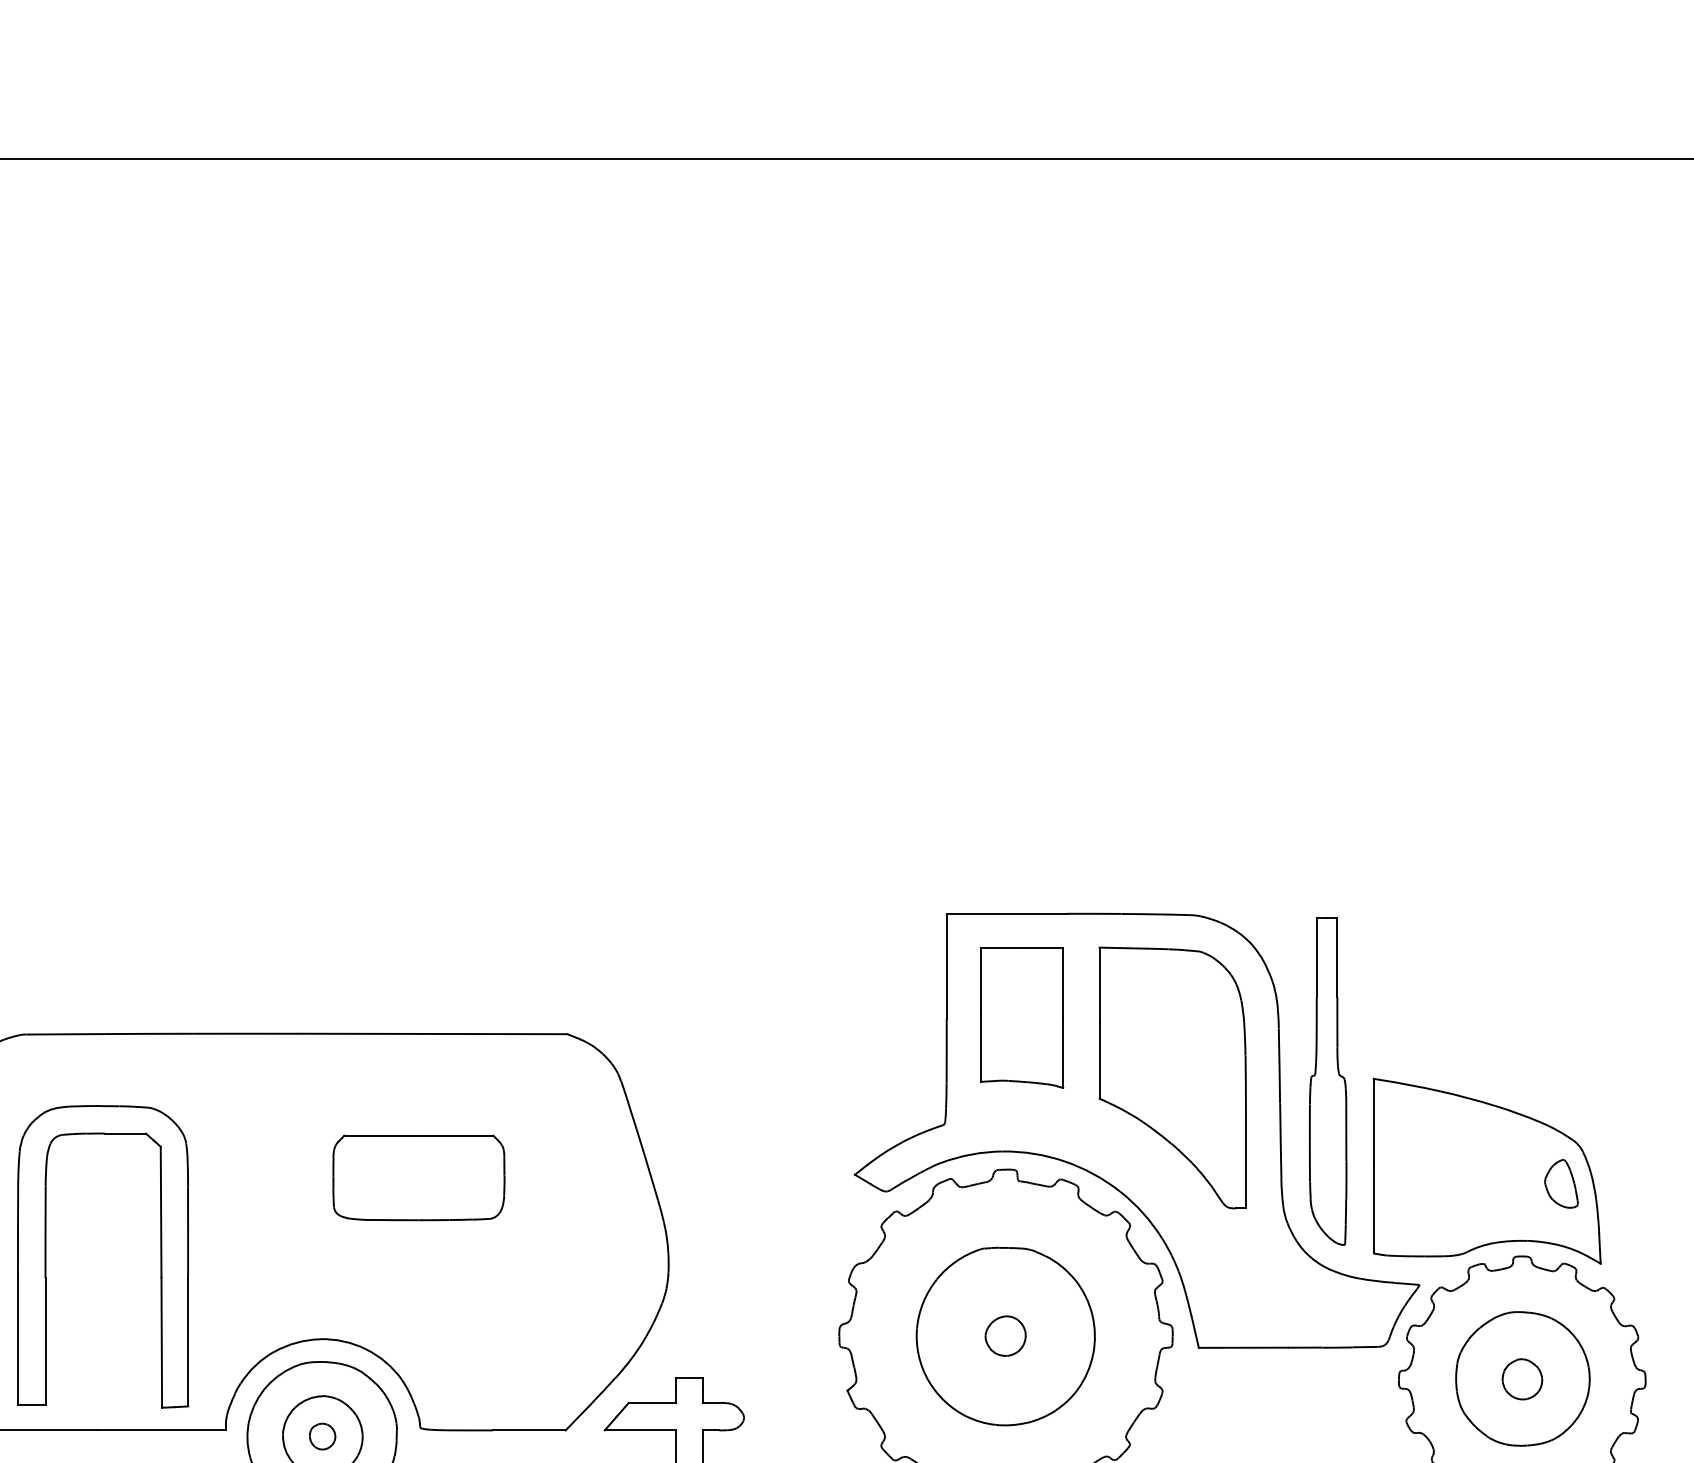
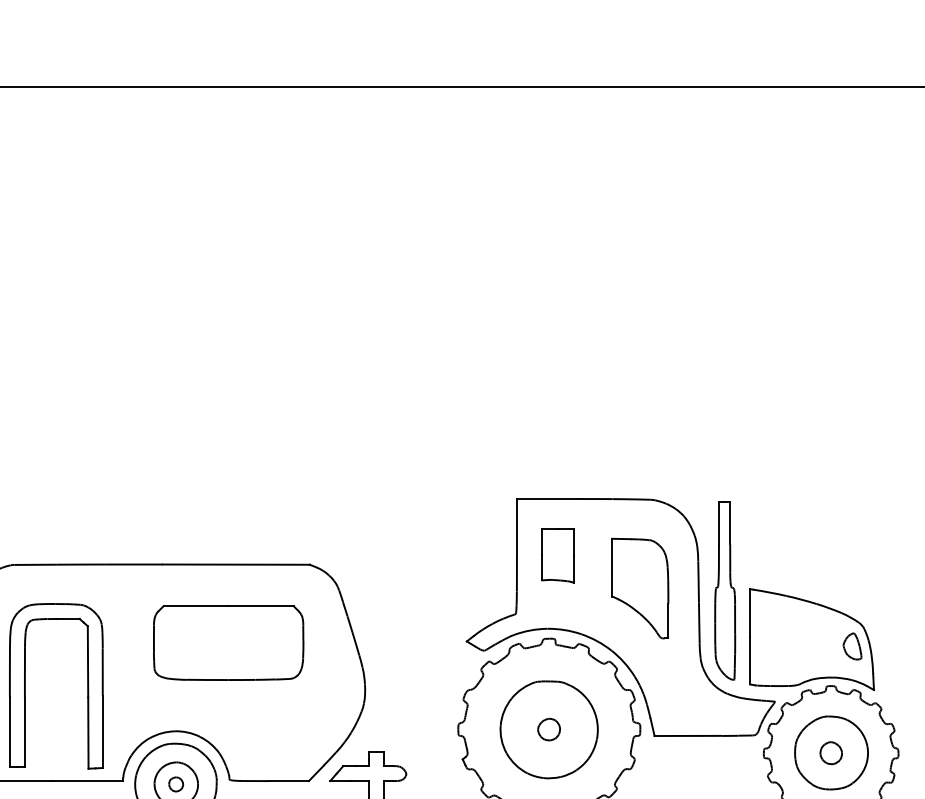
part: (1021, 1017) -> (557, 555), size x0.7
part: (1173, 1077) -> (640, 588), size x0.7
part: (418, 1178) -> (228, 643), size x1.6

